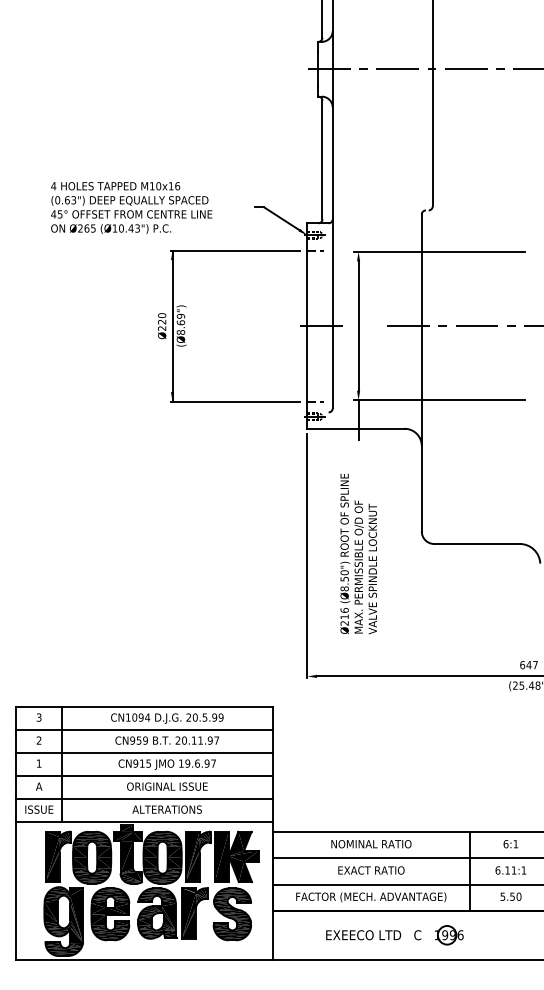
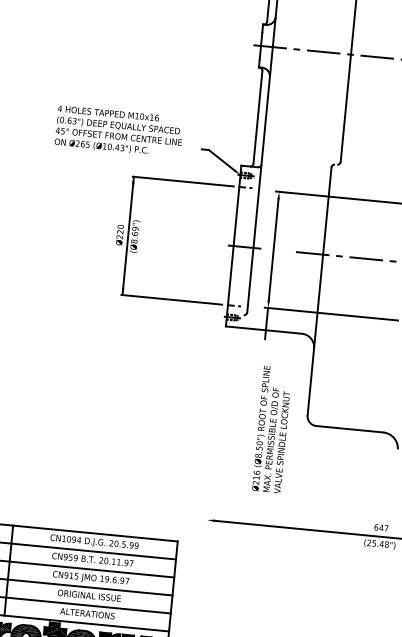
text: (131, 207) -> (119, 131), moved
text: (358, 553) -> (272, 429), moved
line: (307, 555) -> (216, 425), removed

